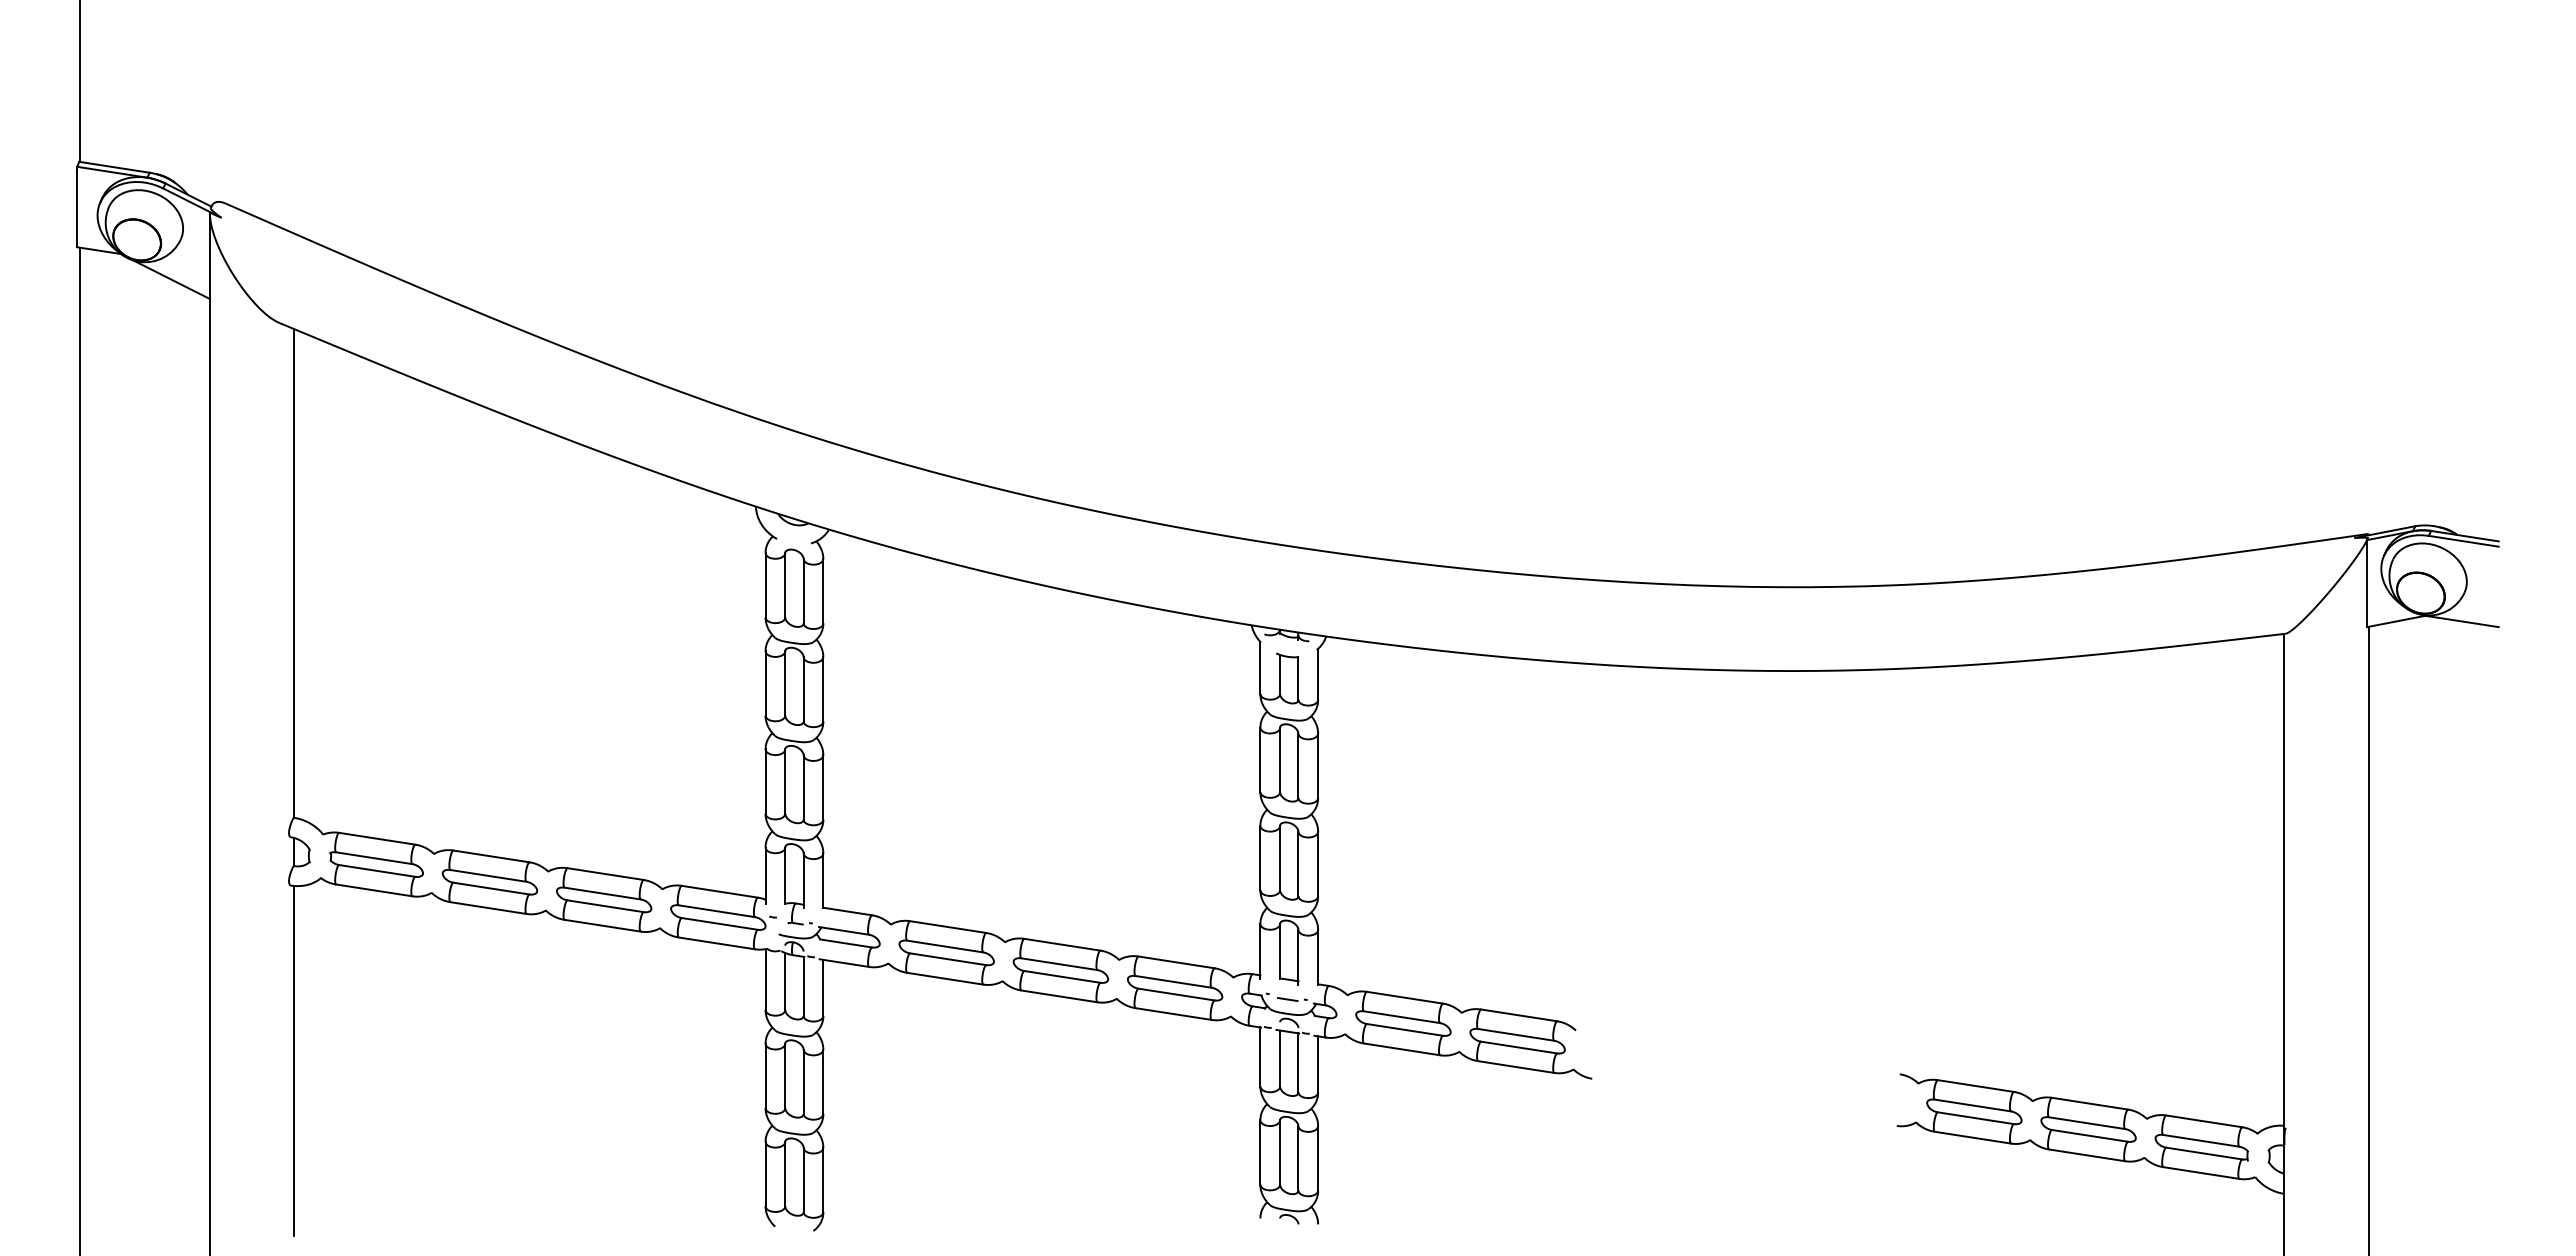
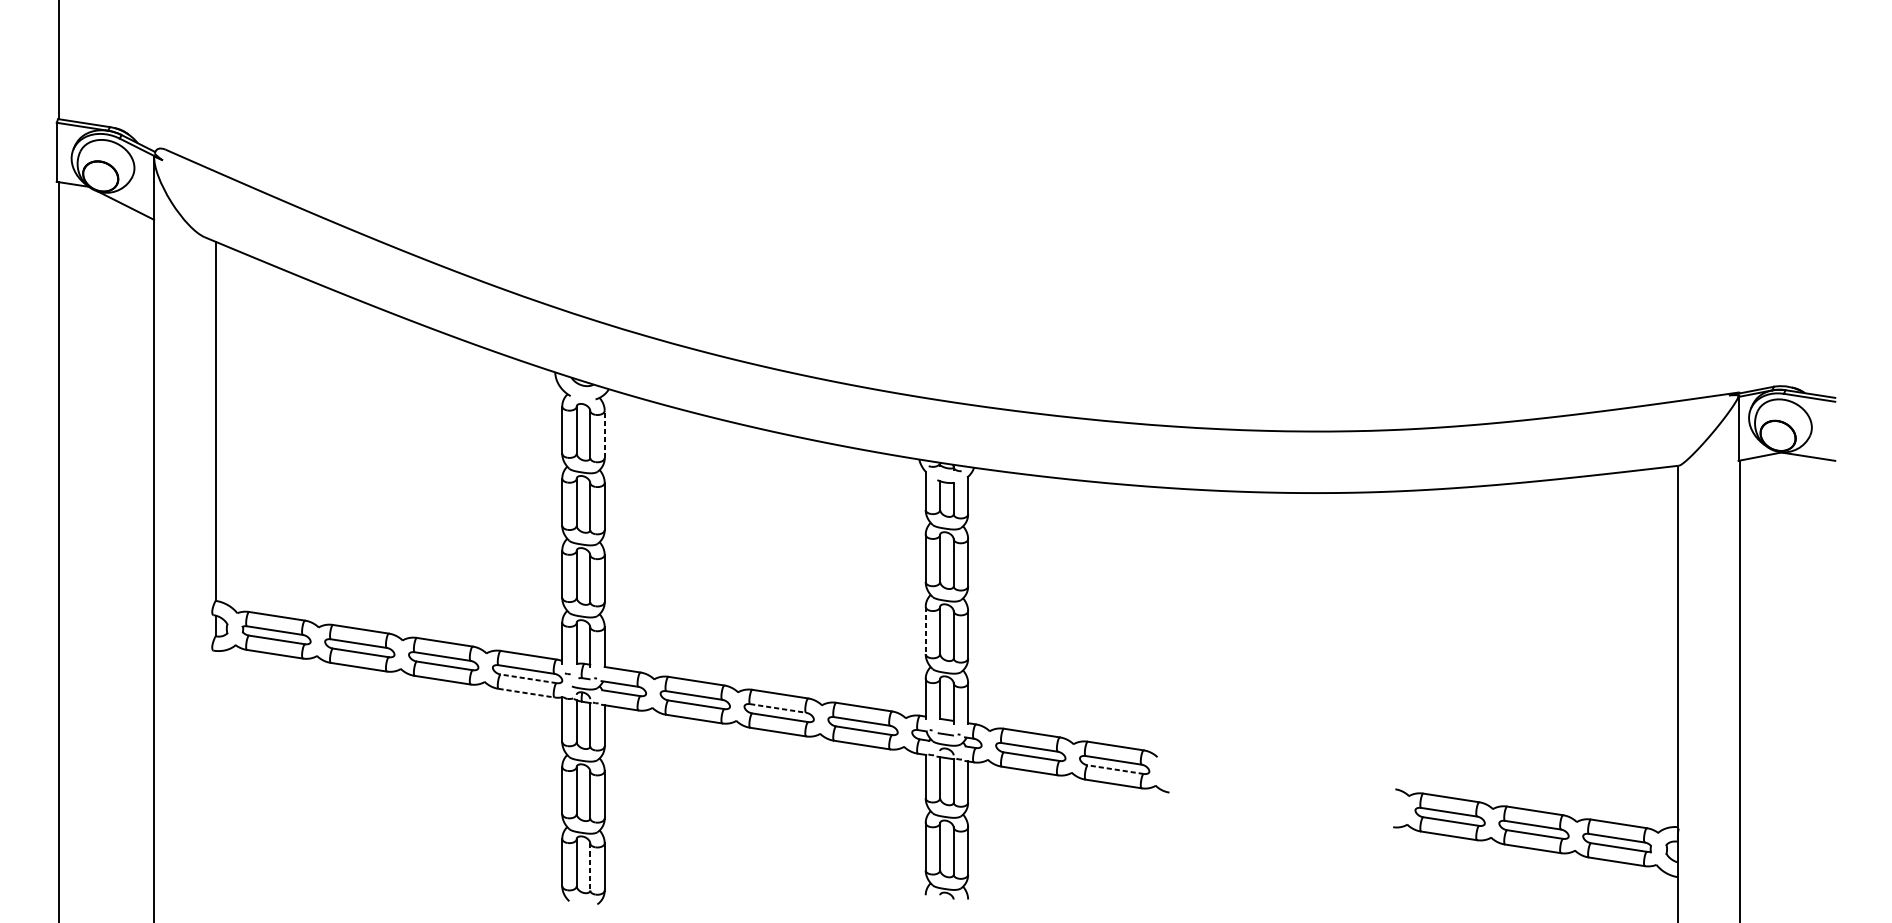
line: (823, 590) -> (604, 433), solid -> dashed
line: (1260, 858) -> (925, 630), solid -> dashed
line: (719, 923) -> (528, 678), solid -> dashed
line: (716, 943) -> (526, 693), solid -> dashed
line: (1059, 964) -> (778, 708), solid -> dashed
line: (1519, 1047) -> (1116, 769), solid -> dashed
line: (294, 1060) -> (216, 779), removed
line: (803, 1180) -> (590, 867), solid -> dashed

